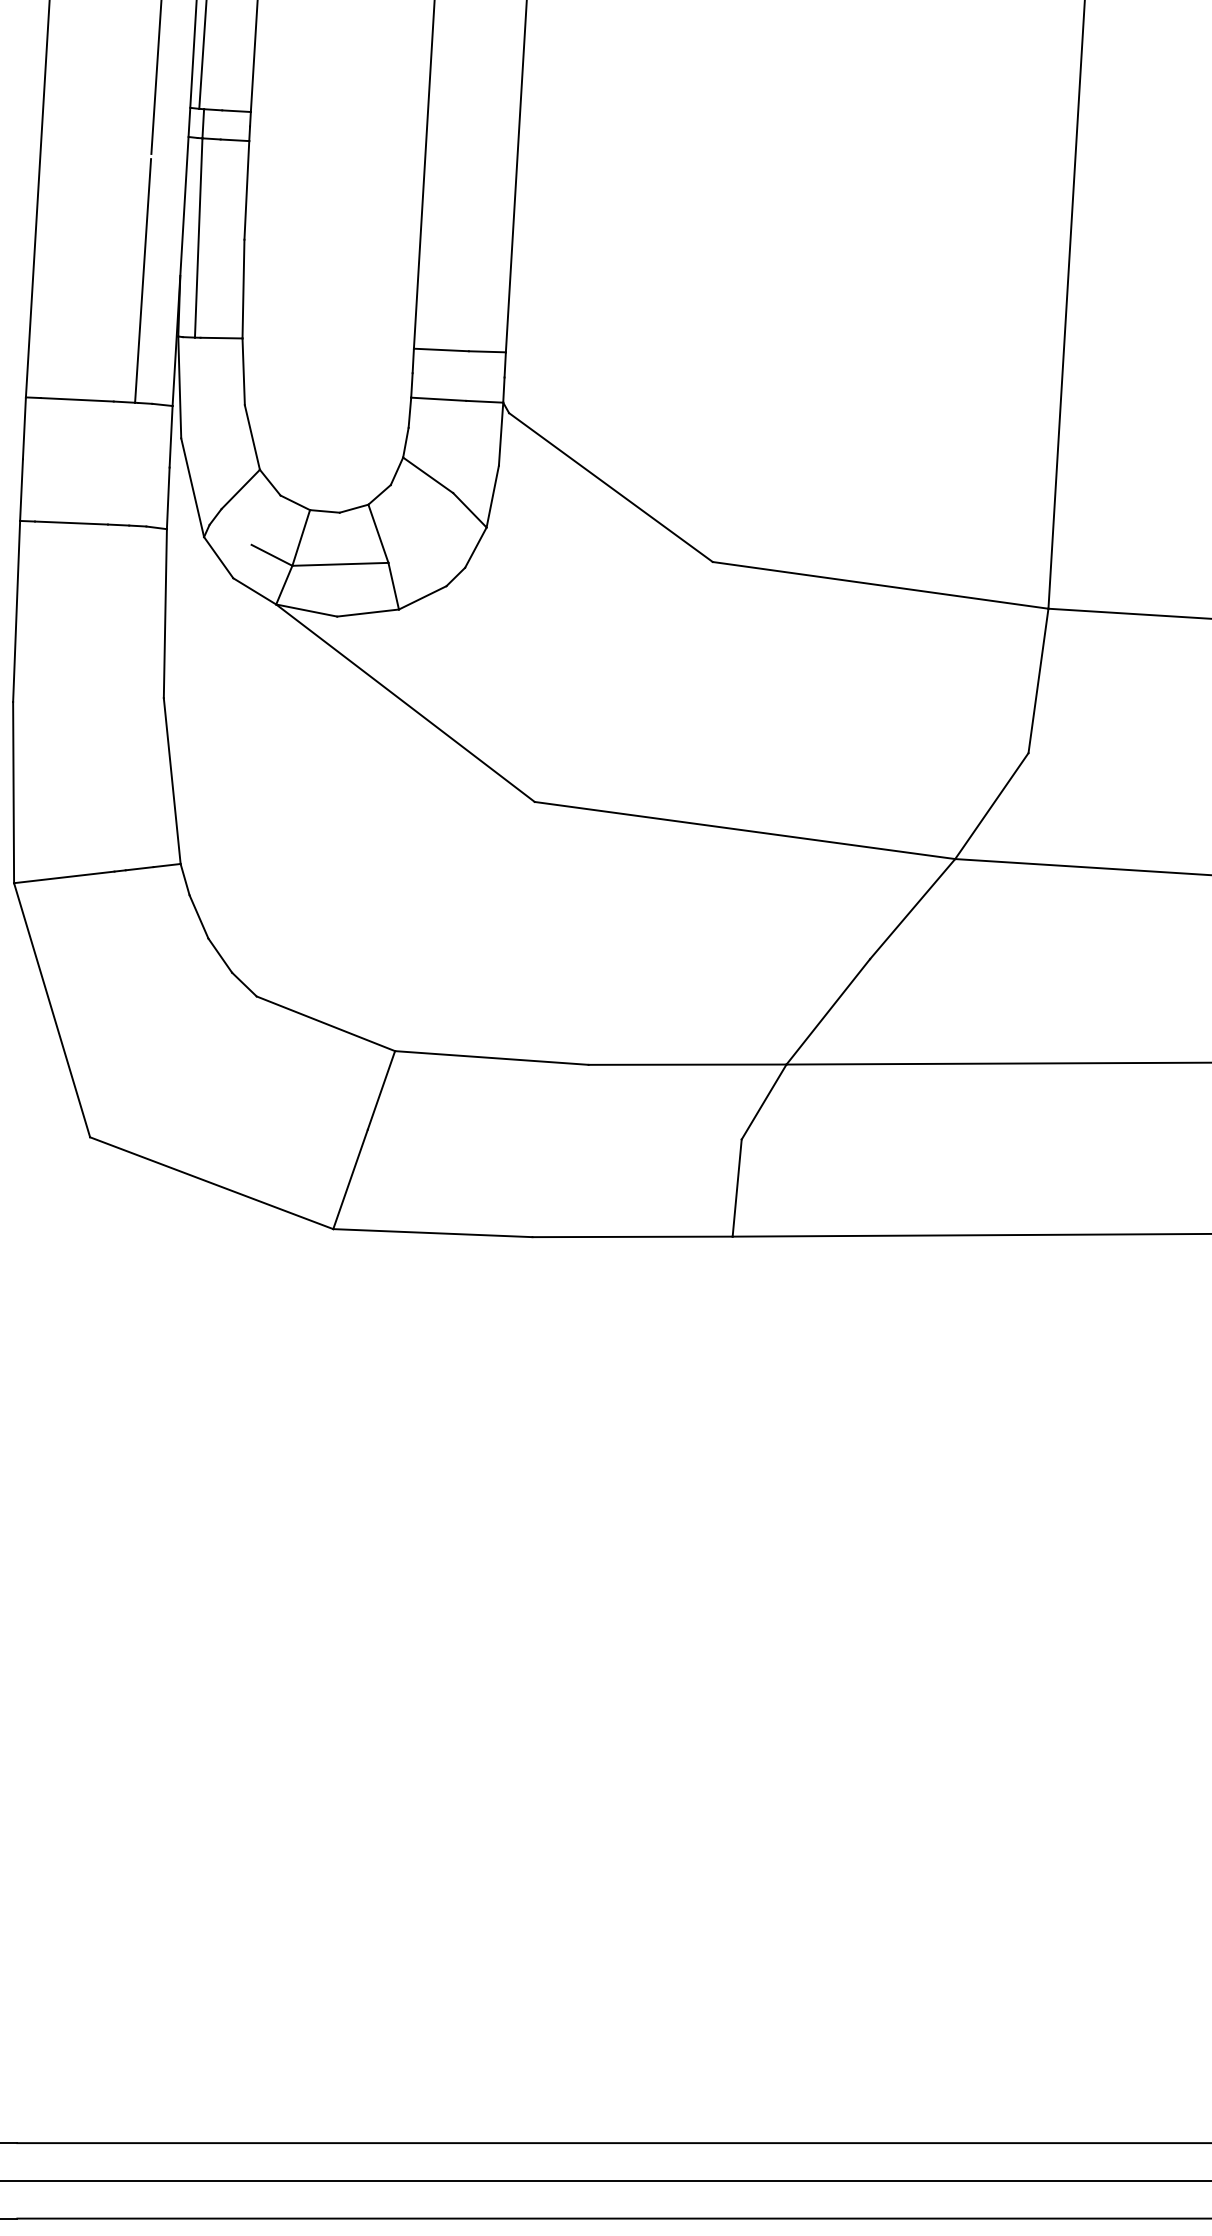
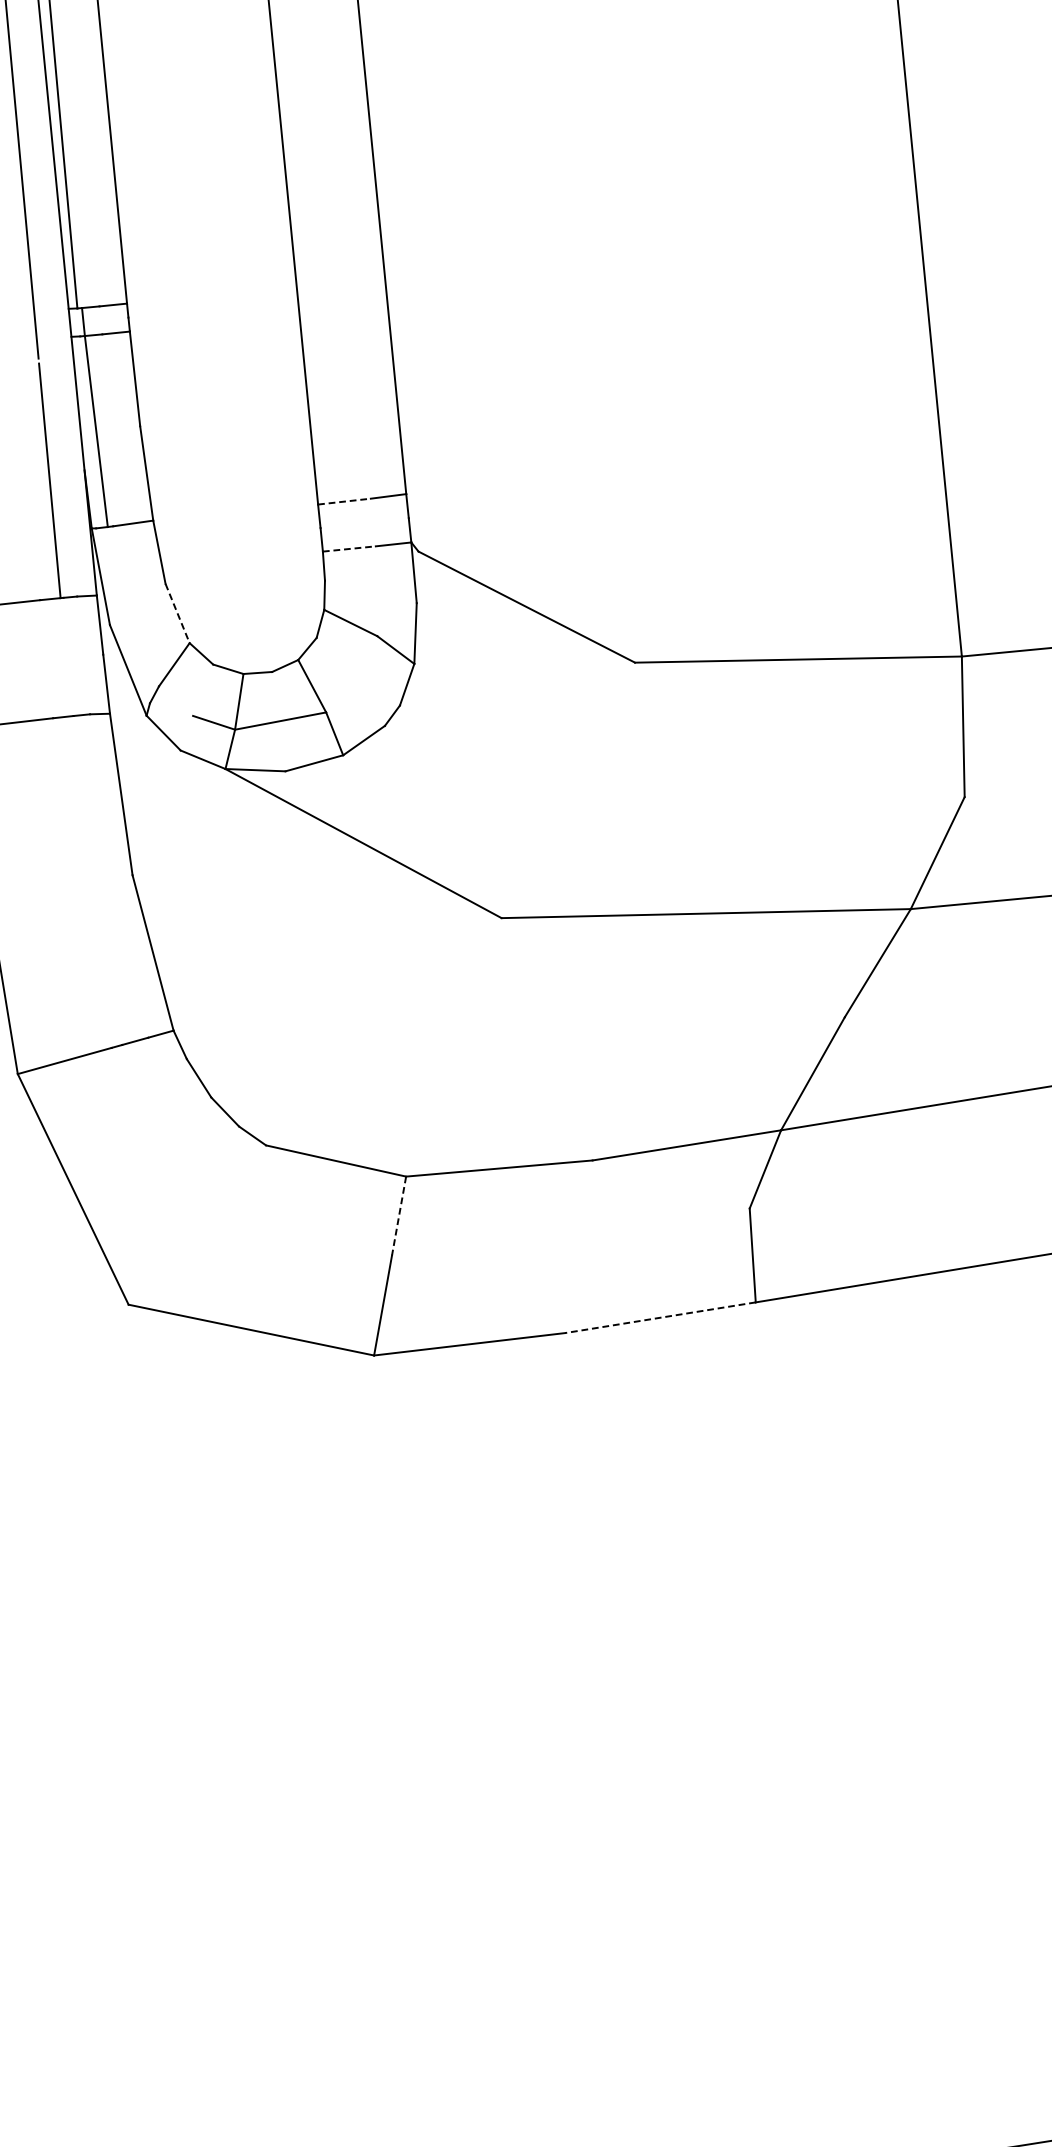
line: (441, 350) -> (344, 502), solid -> dashed
line: (438, 399) -> (349, 549), solid -> dashed
line: (252, 437) -> (177, 613), solid -> dashed
line: (381, 1090) -> (399, 1216), solid -> dashed
line: (632, 1236) -> (660, 1317), solid -> dashed

